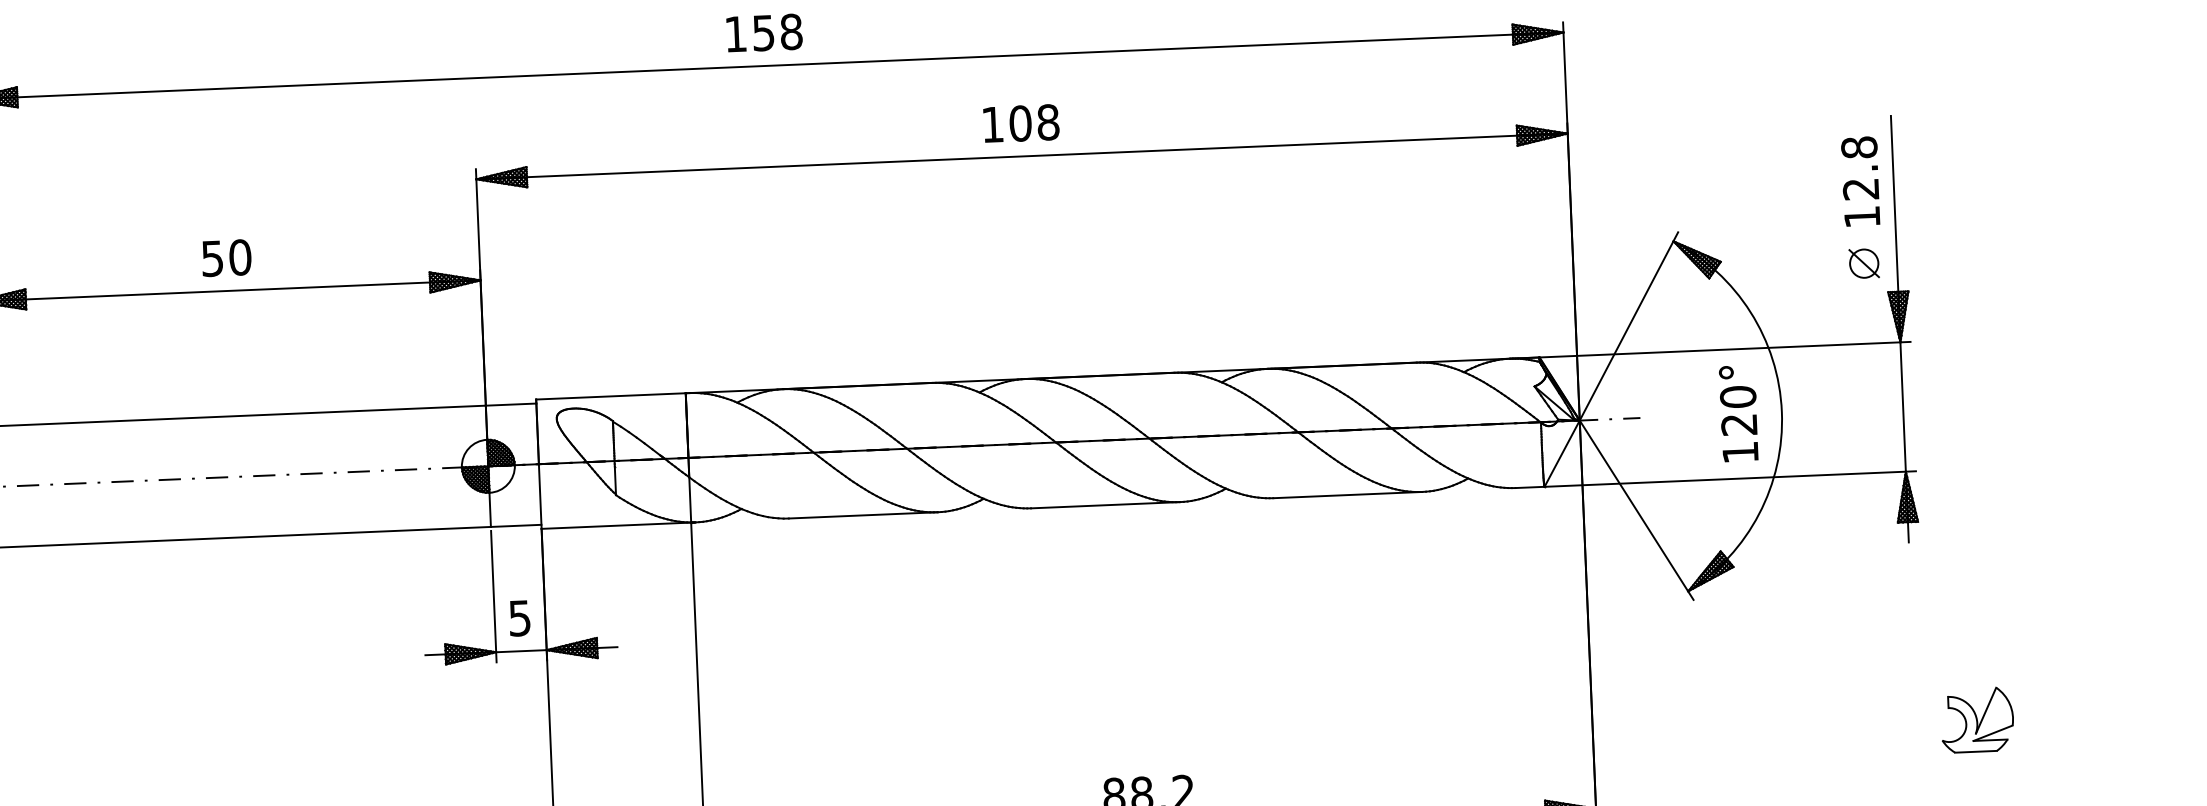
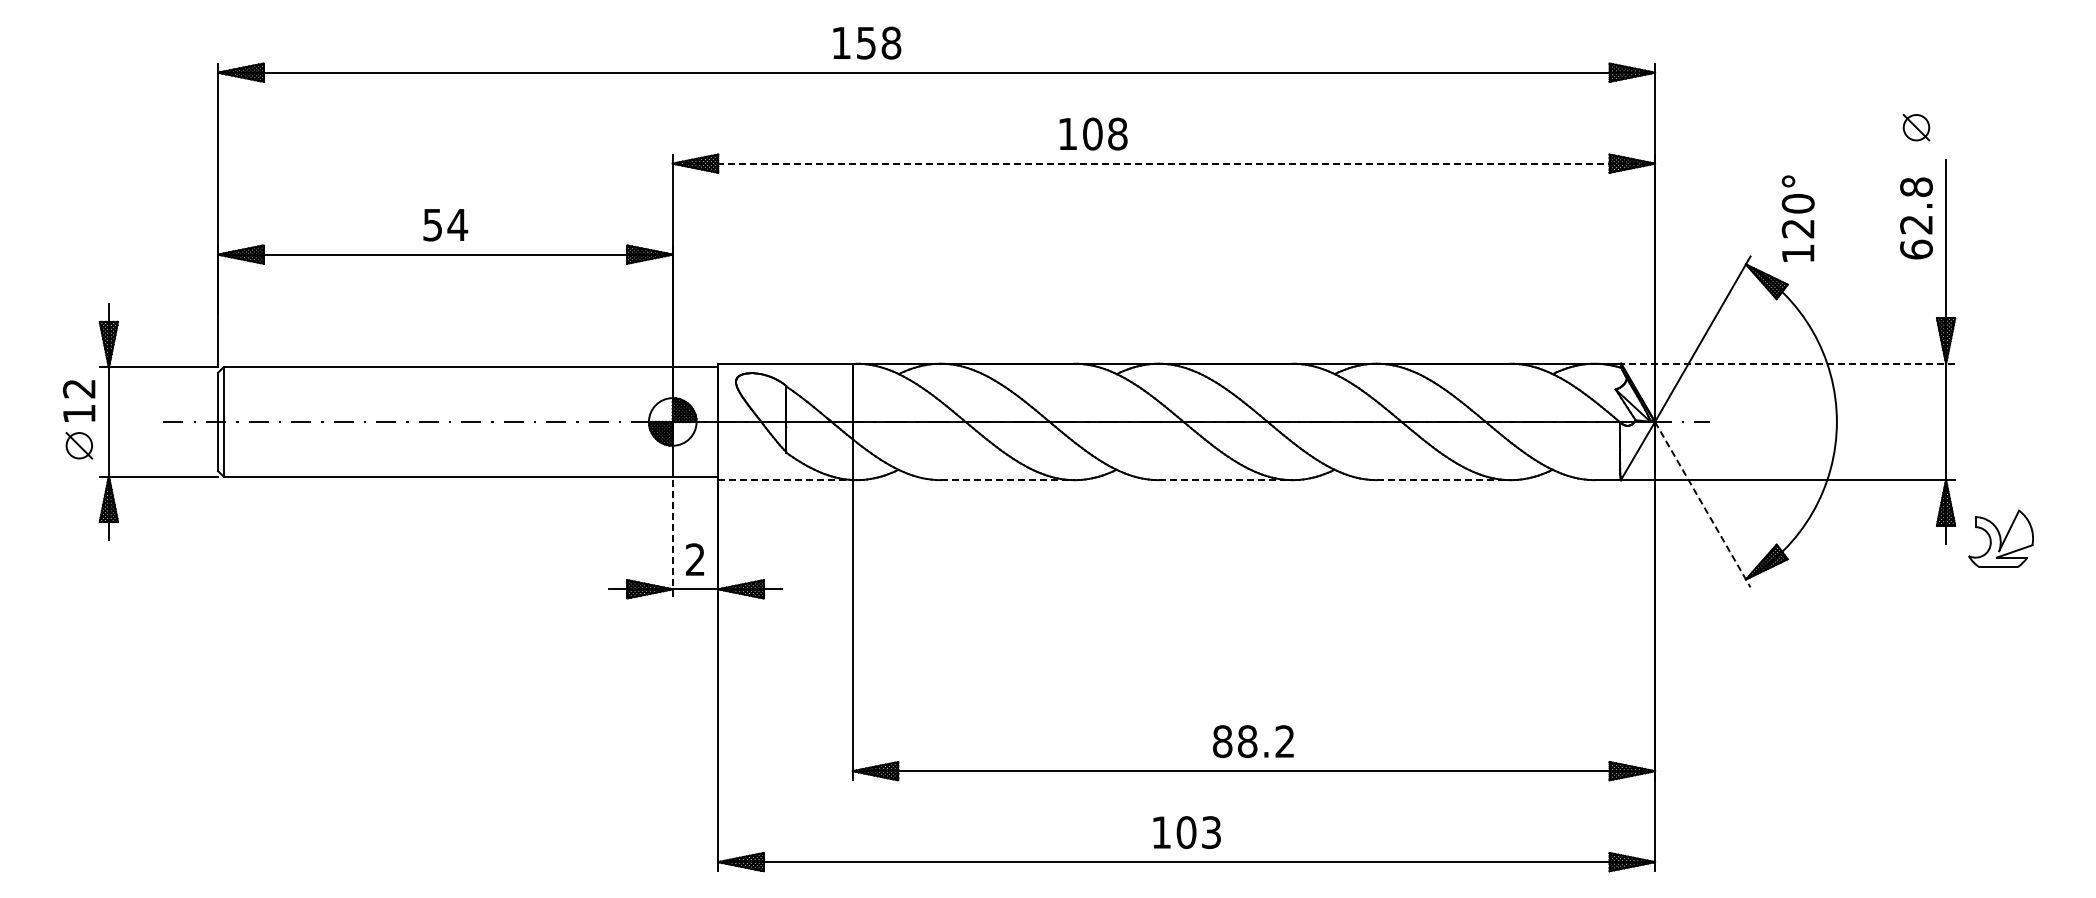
text: (764, 32) -> (867, 42), moved
text: (1021, 122) -> (1093, 133), moved
line: (1022, 156) -> (1164, 163), solid -> dashed
text: (1862, 216) -> (1916, 249), 12.8 -> 62.8
text: (239, 256) -> (457, 224), 50 -> 54
part: (1864, 263) -> (1916, 127), moved
line: (1725, 349) -> (1788, 363), solid -> dashed
text: (1738, 413) -> (1797, 218), moved
line: (1348, 495) -> (1444, 480), solid -> dashed
line: (1105, 505) -> (1225, 480), solid -> dashed
line: (1636, 510) -> (1702, 504), solid -> dashed
line: (863, 515) -> (1007, 480), solid -> dashed
line: (617, 526) -> (786, 480), solid -> dashed
line: (493, 596) -> (672, 539), solid -> dashed
text: (520, 618) -> (695, 559), 5 -> 2
part: (1976, 719) -> (2000, 538), moved

